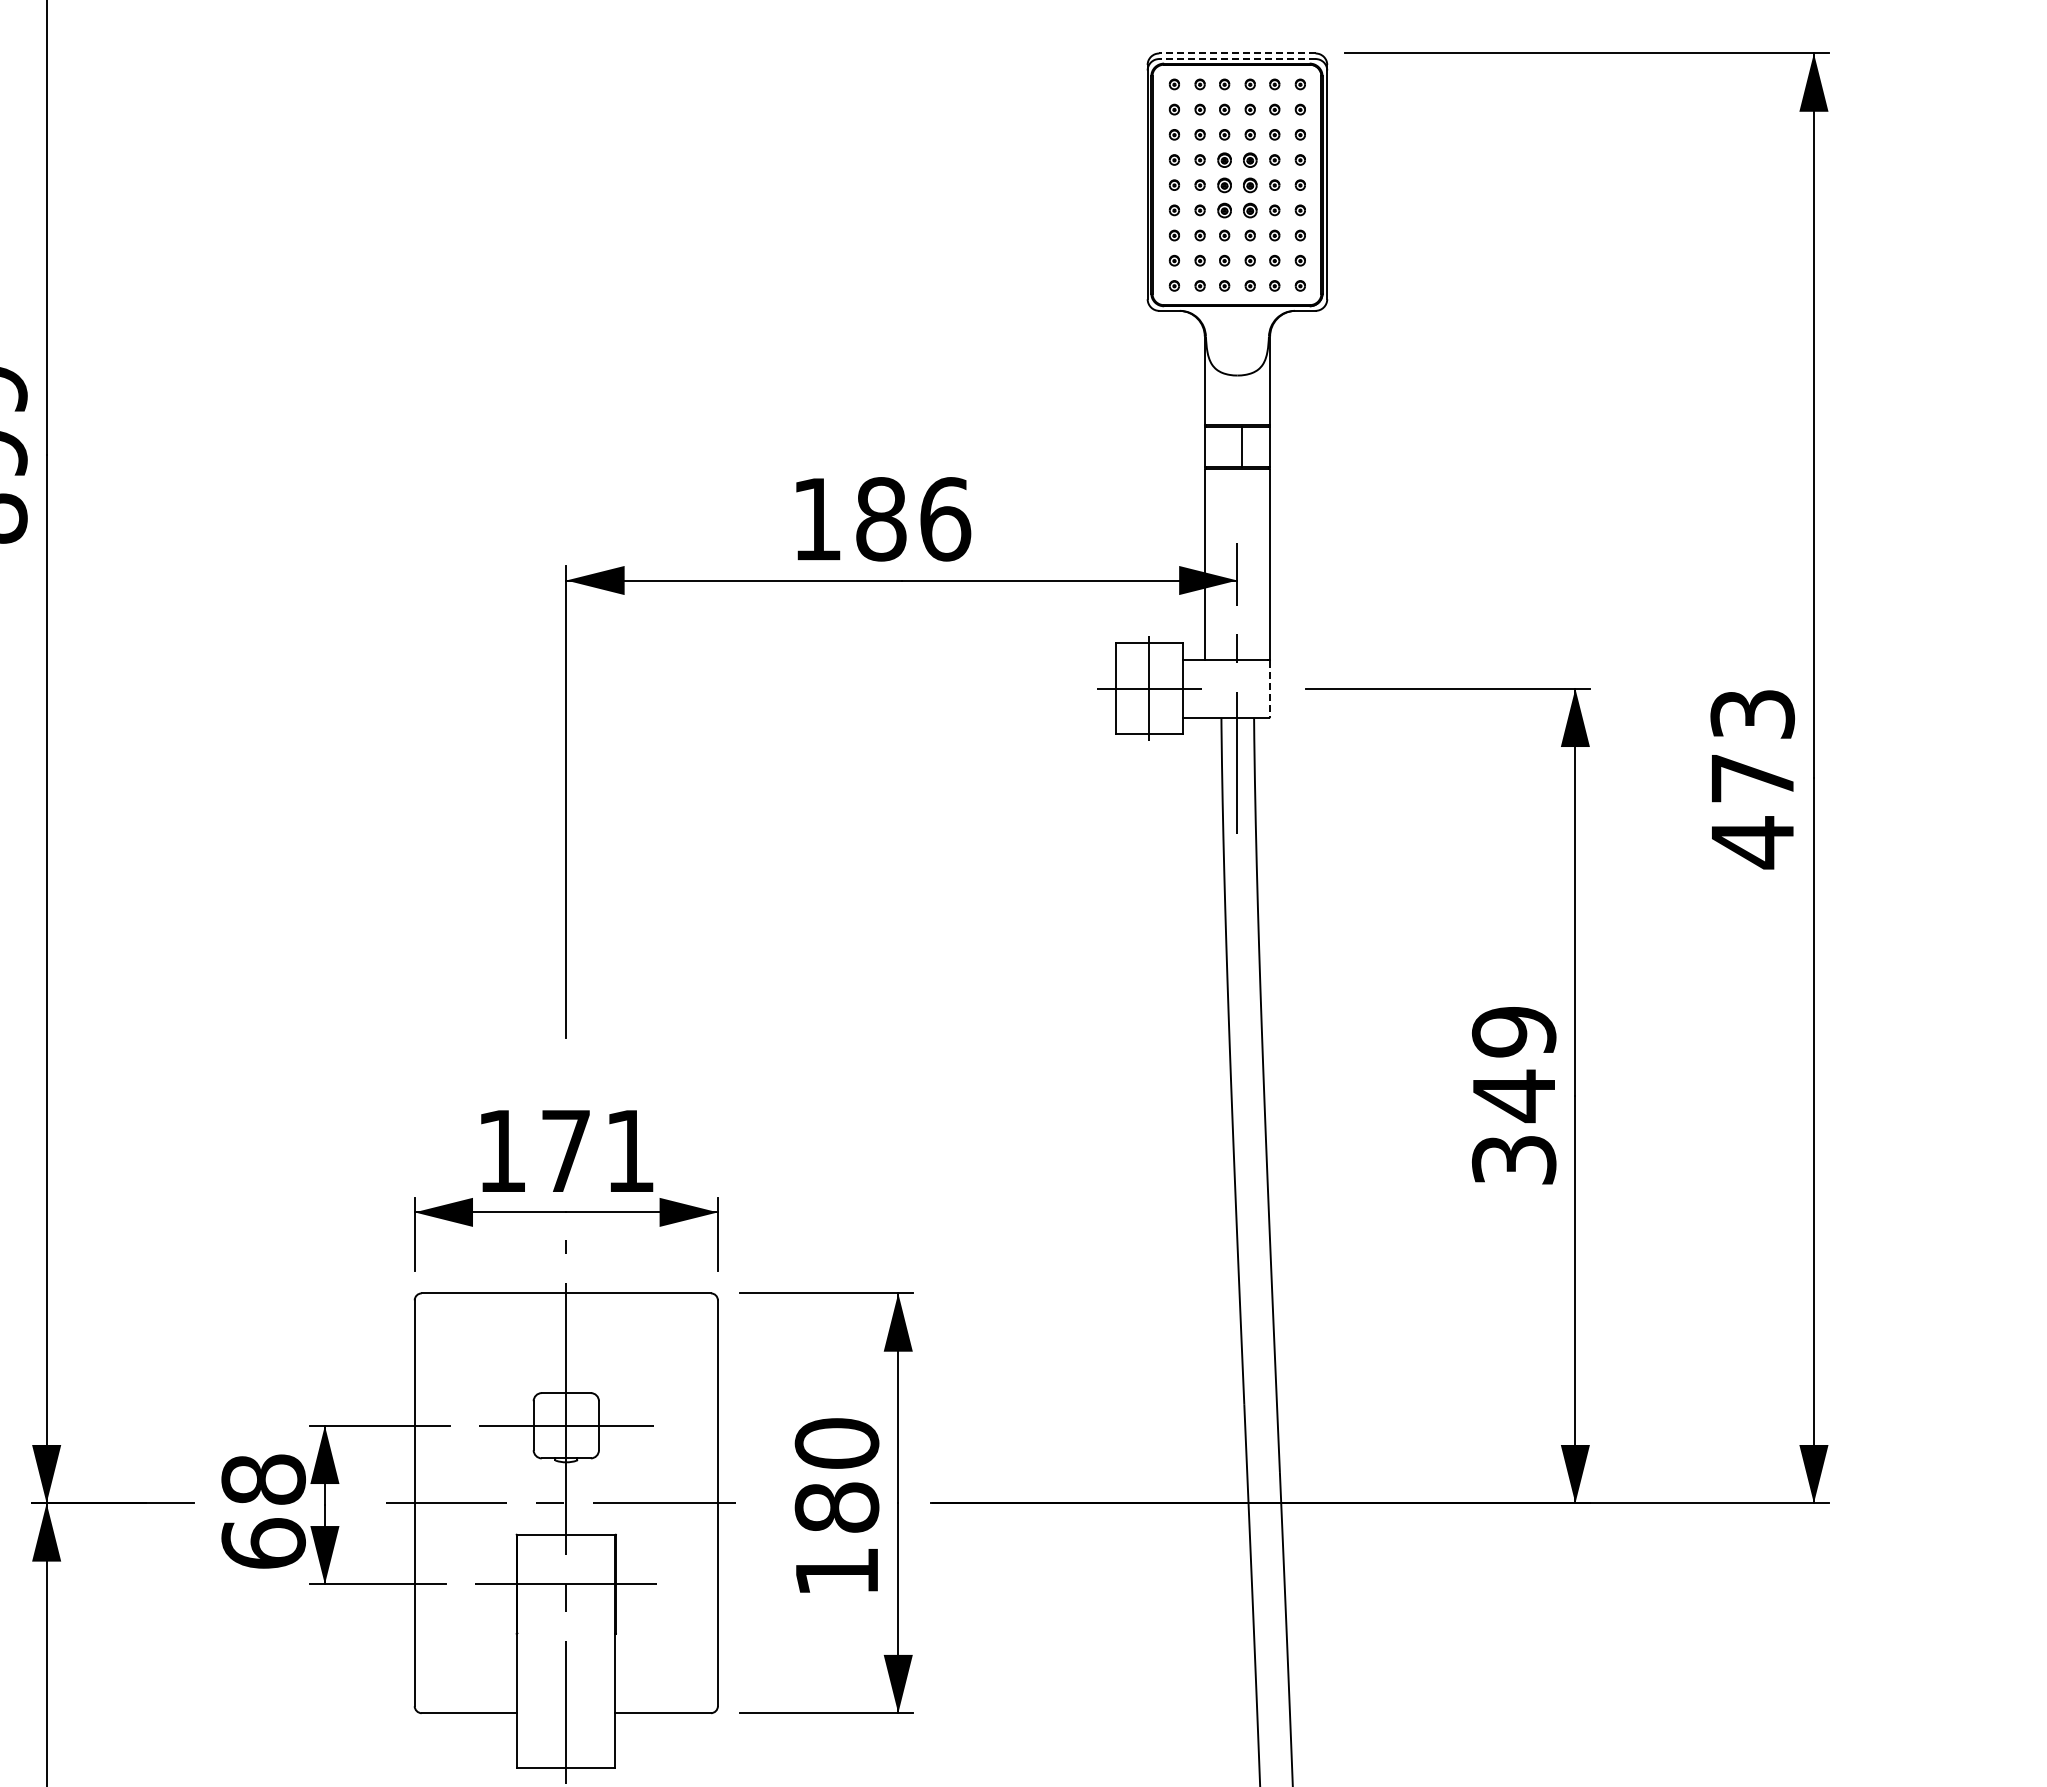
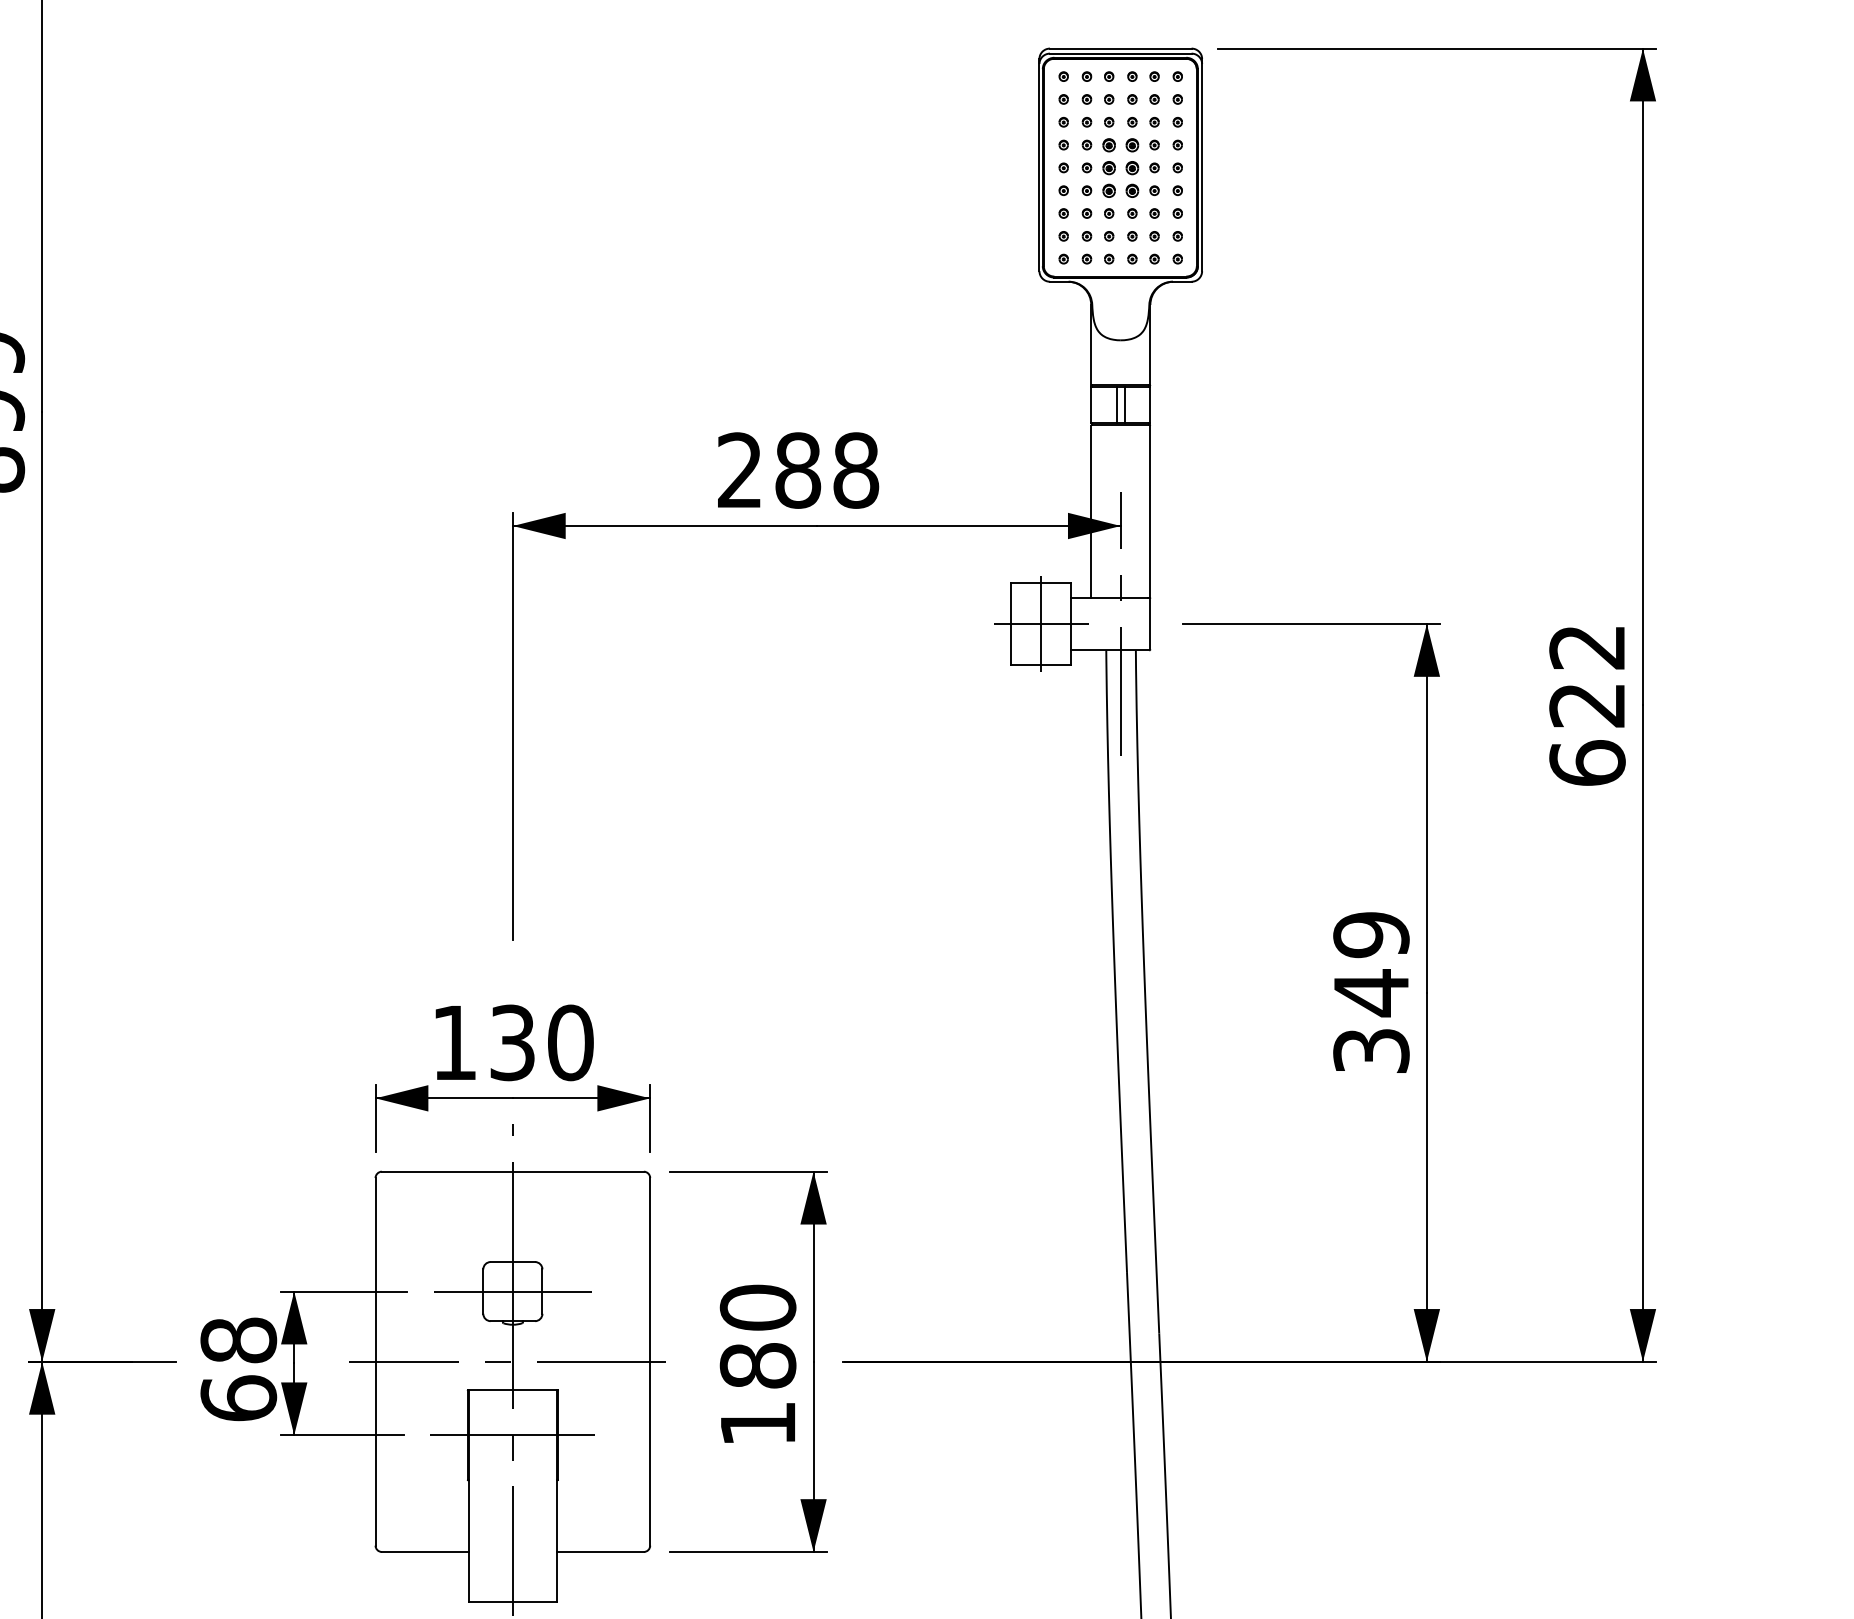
line: (1236, 53) -> (1119, 48), dashed -> solid
line: (1236, 59) -> (1119, 54), dashed -> solid
line: (1232, 447) -> (1116, 405), added
text: (881, 519) -> (798, 470), 186 -> 288
line: (1270, 688) -> (1150, 623), dashed -> solid
text: (1752, 779) -> (1587, 706), 473 -> 622
text: (598, 1150) -> (542, 1042), 171 -> 130

